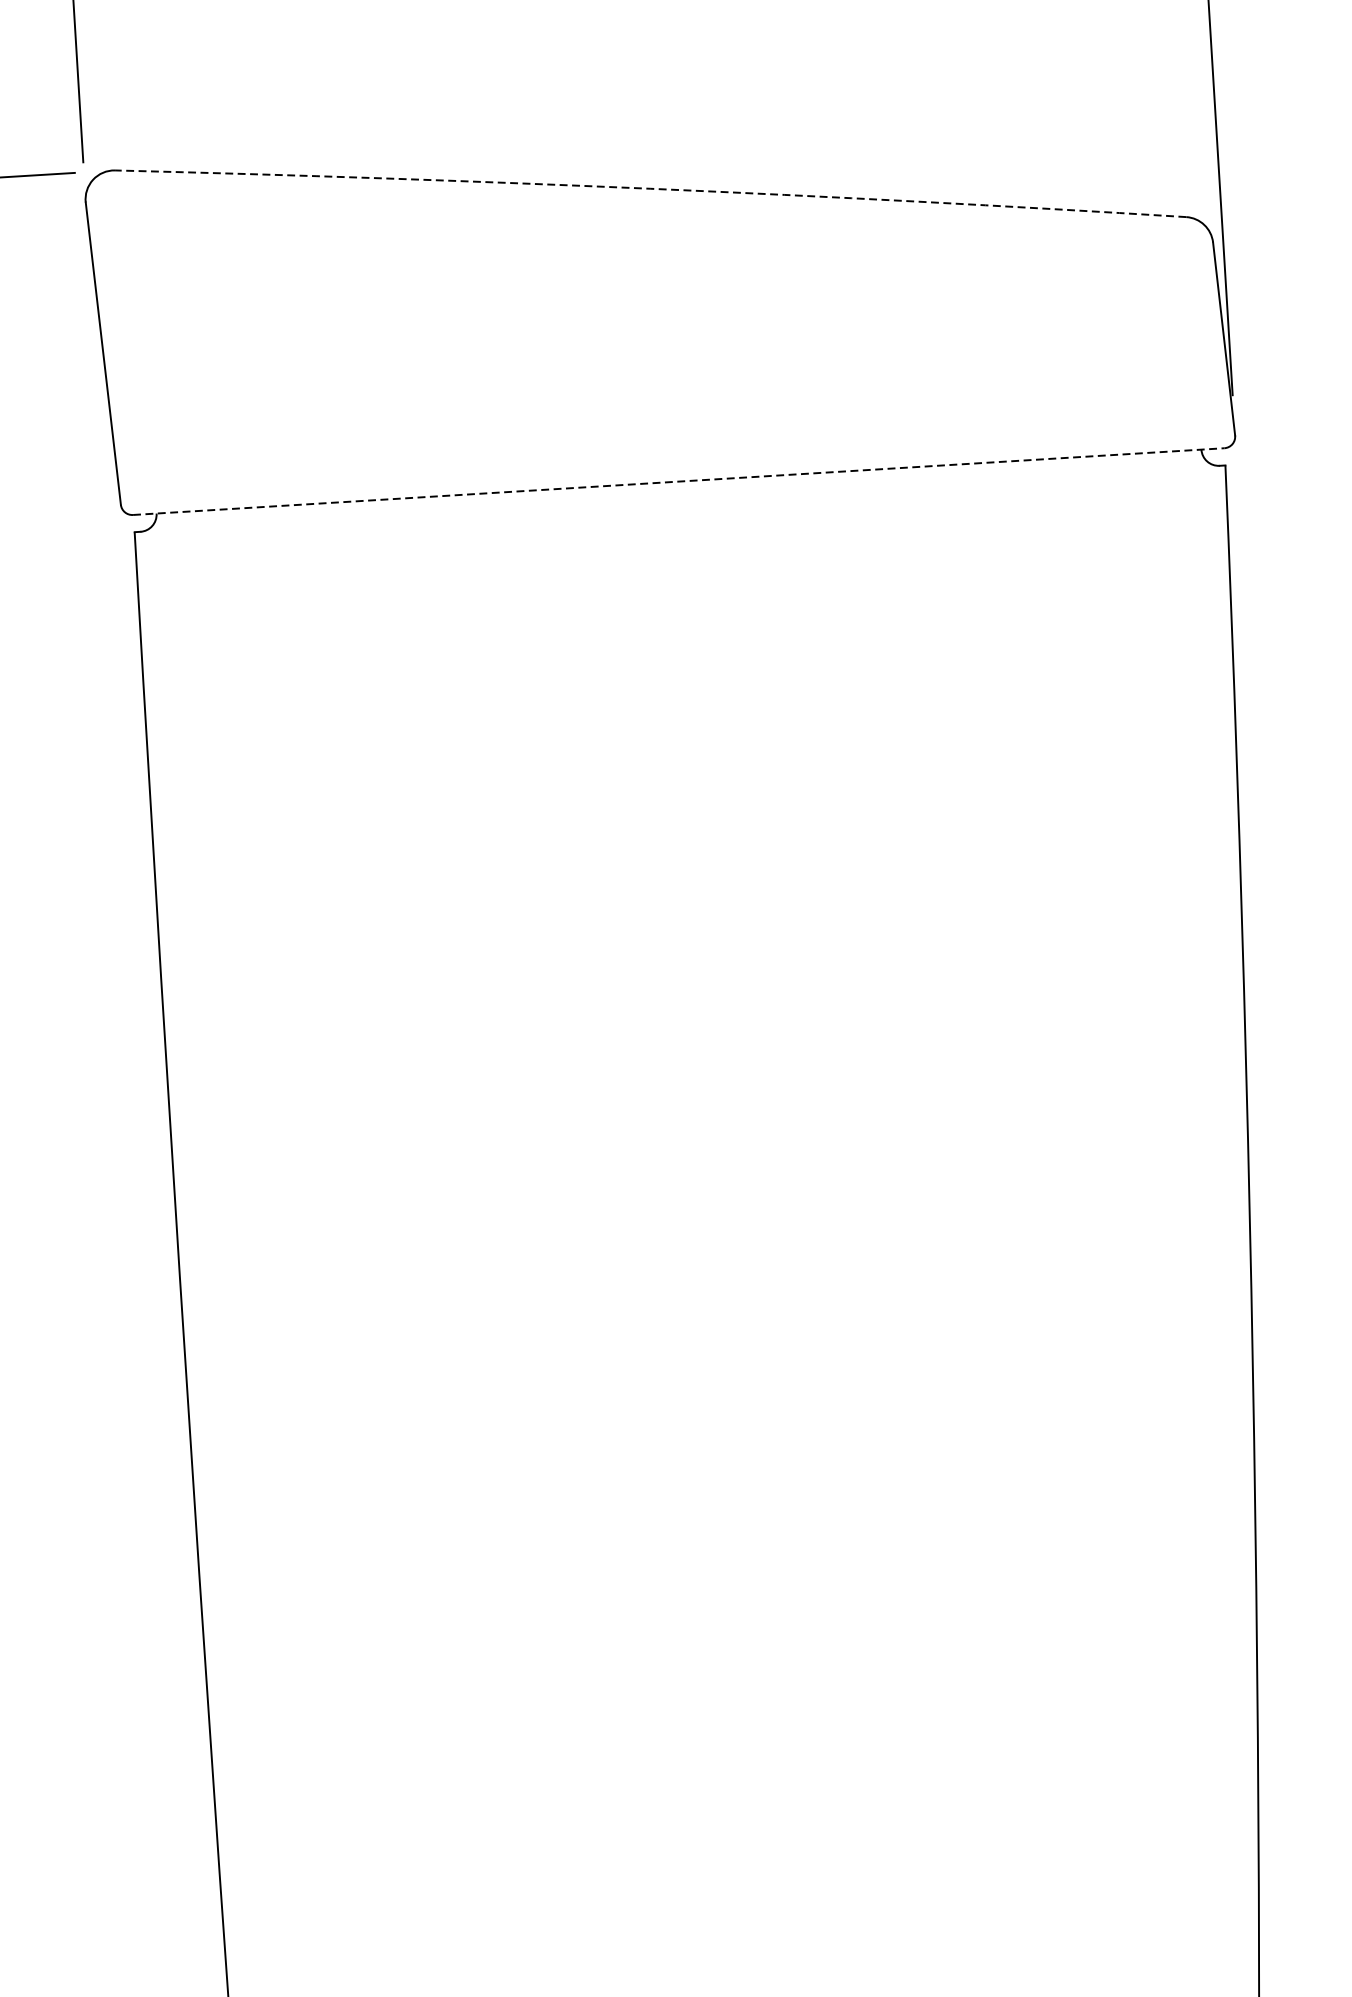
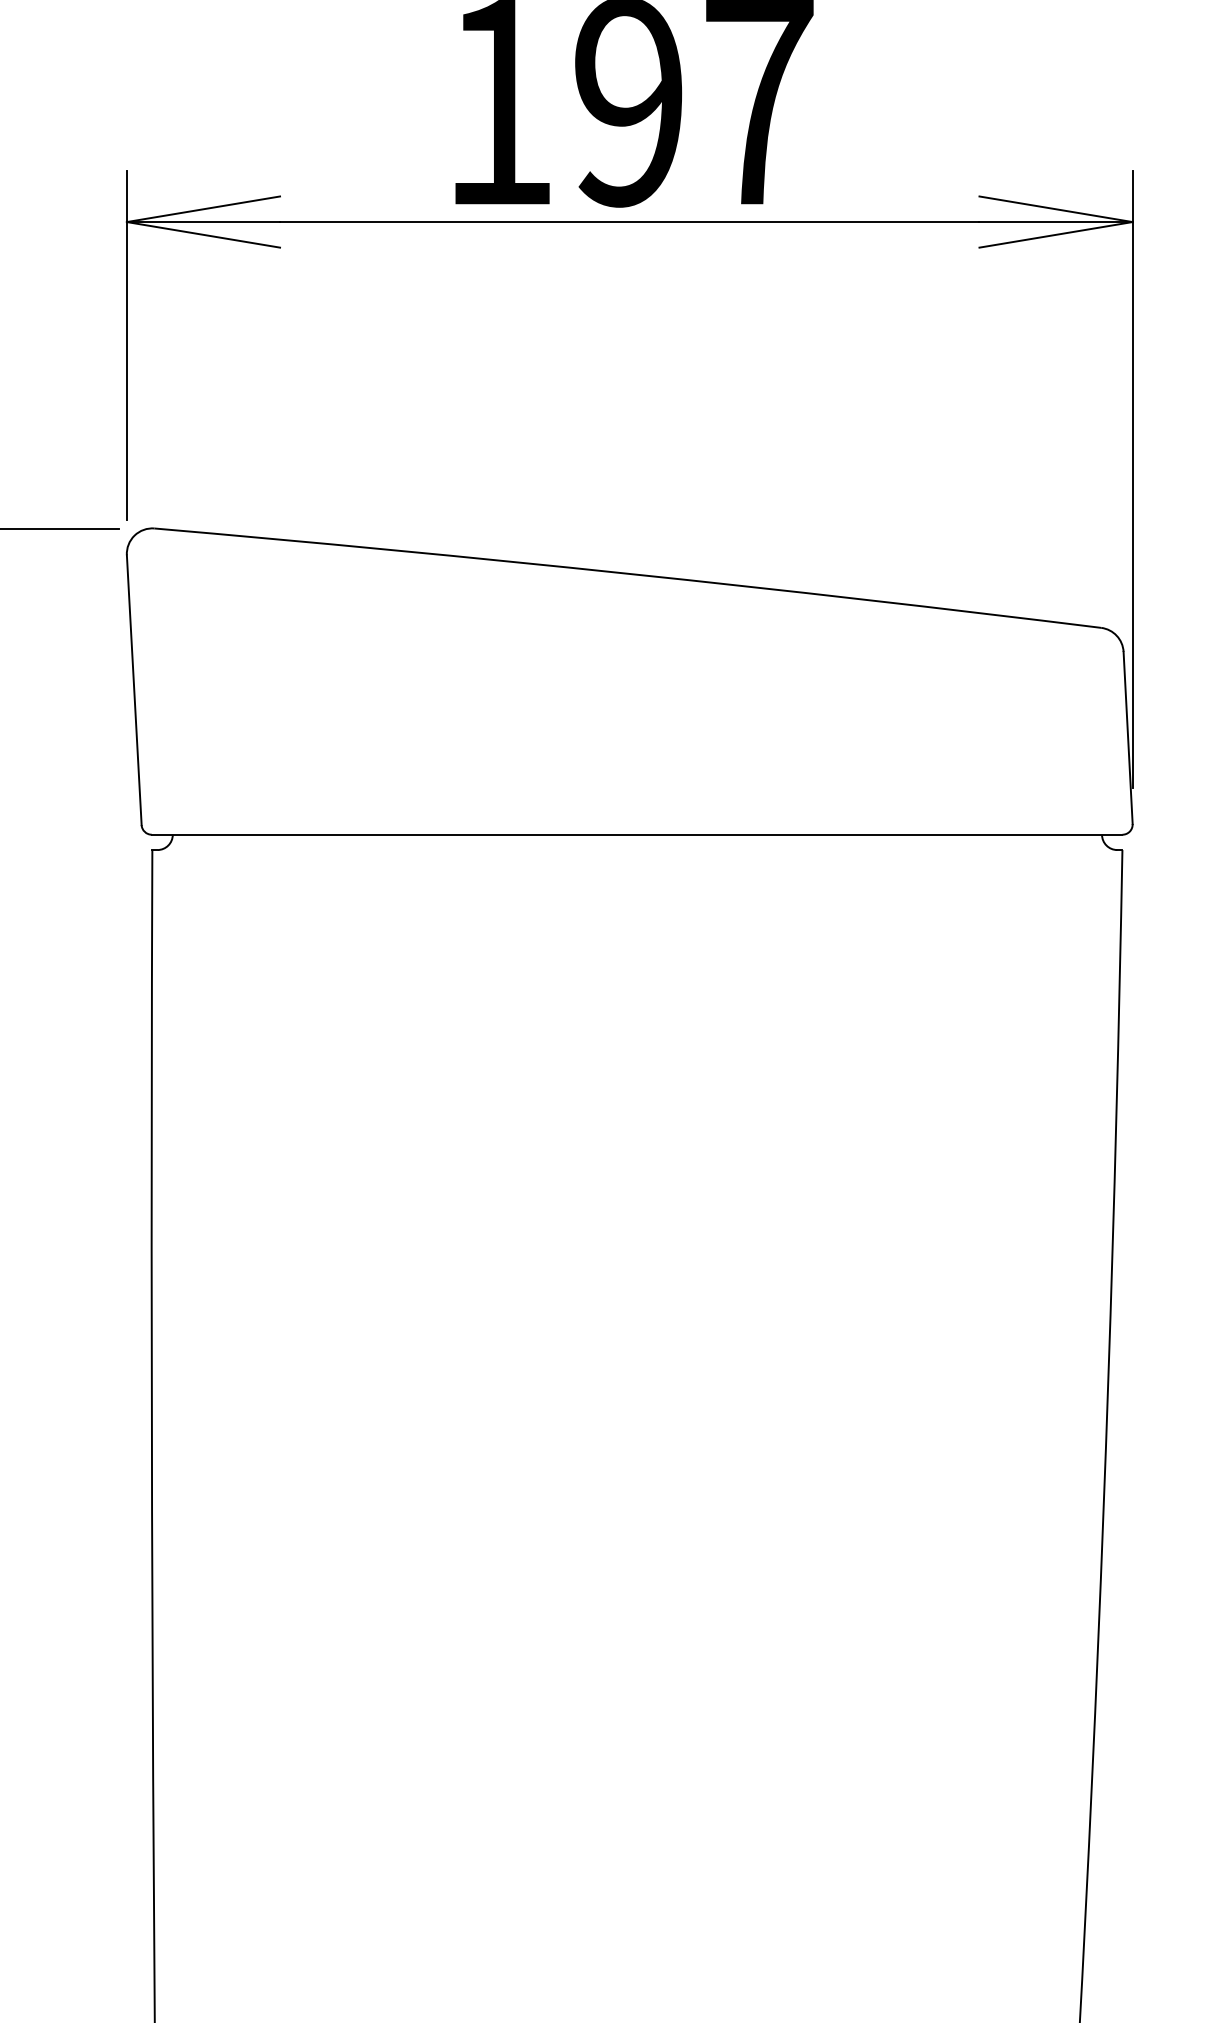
arc: (651, 188) -> (628, 573), dashed -> solid
line: (679, 481) -> (637, 834), dashed -> solid

